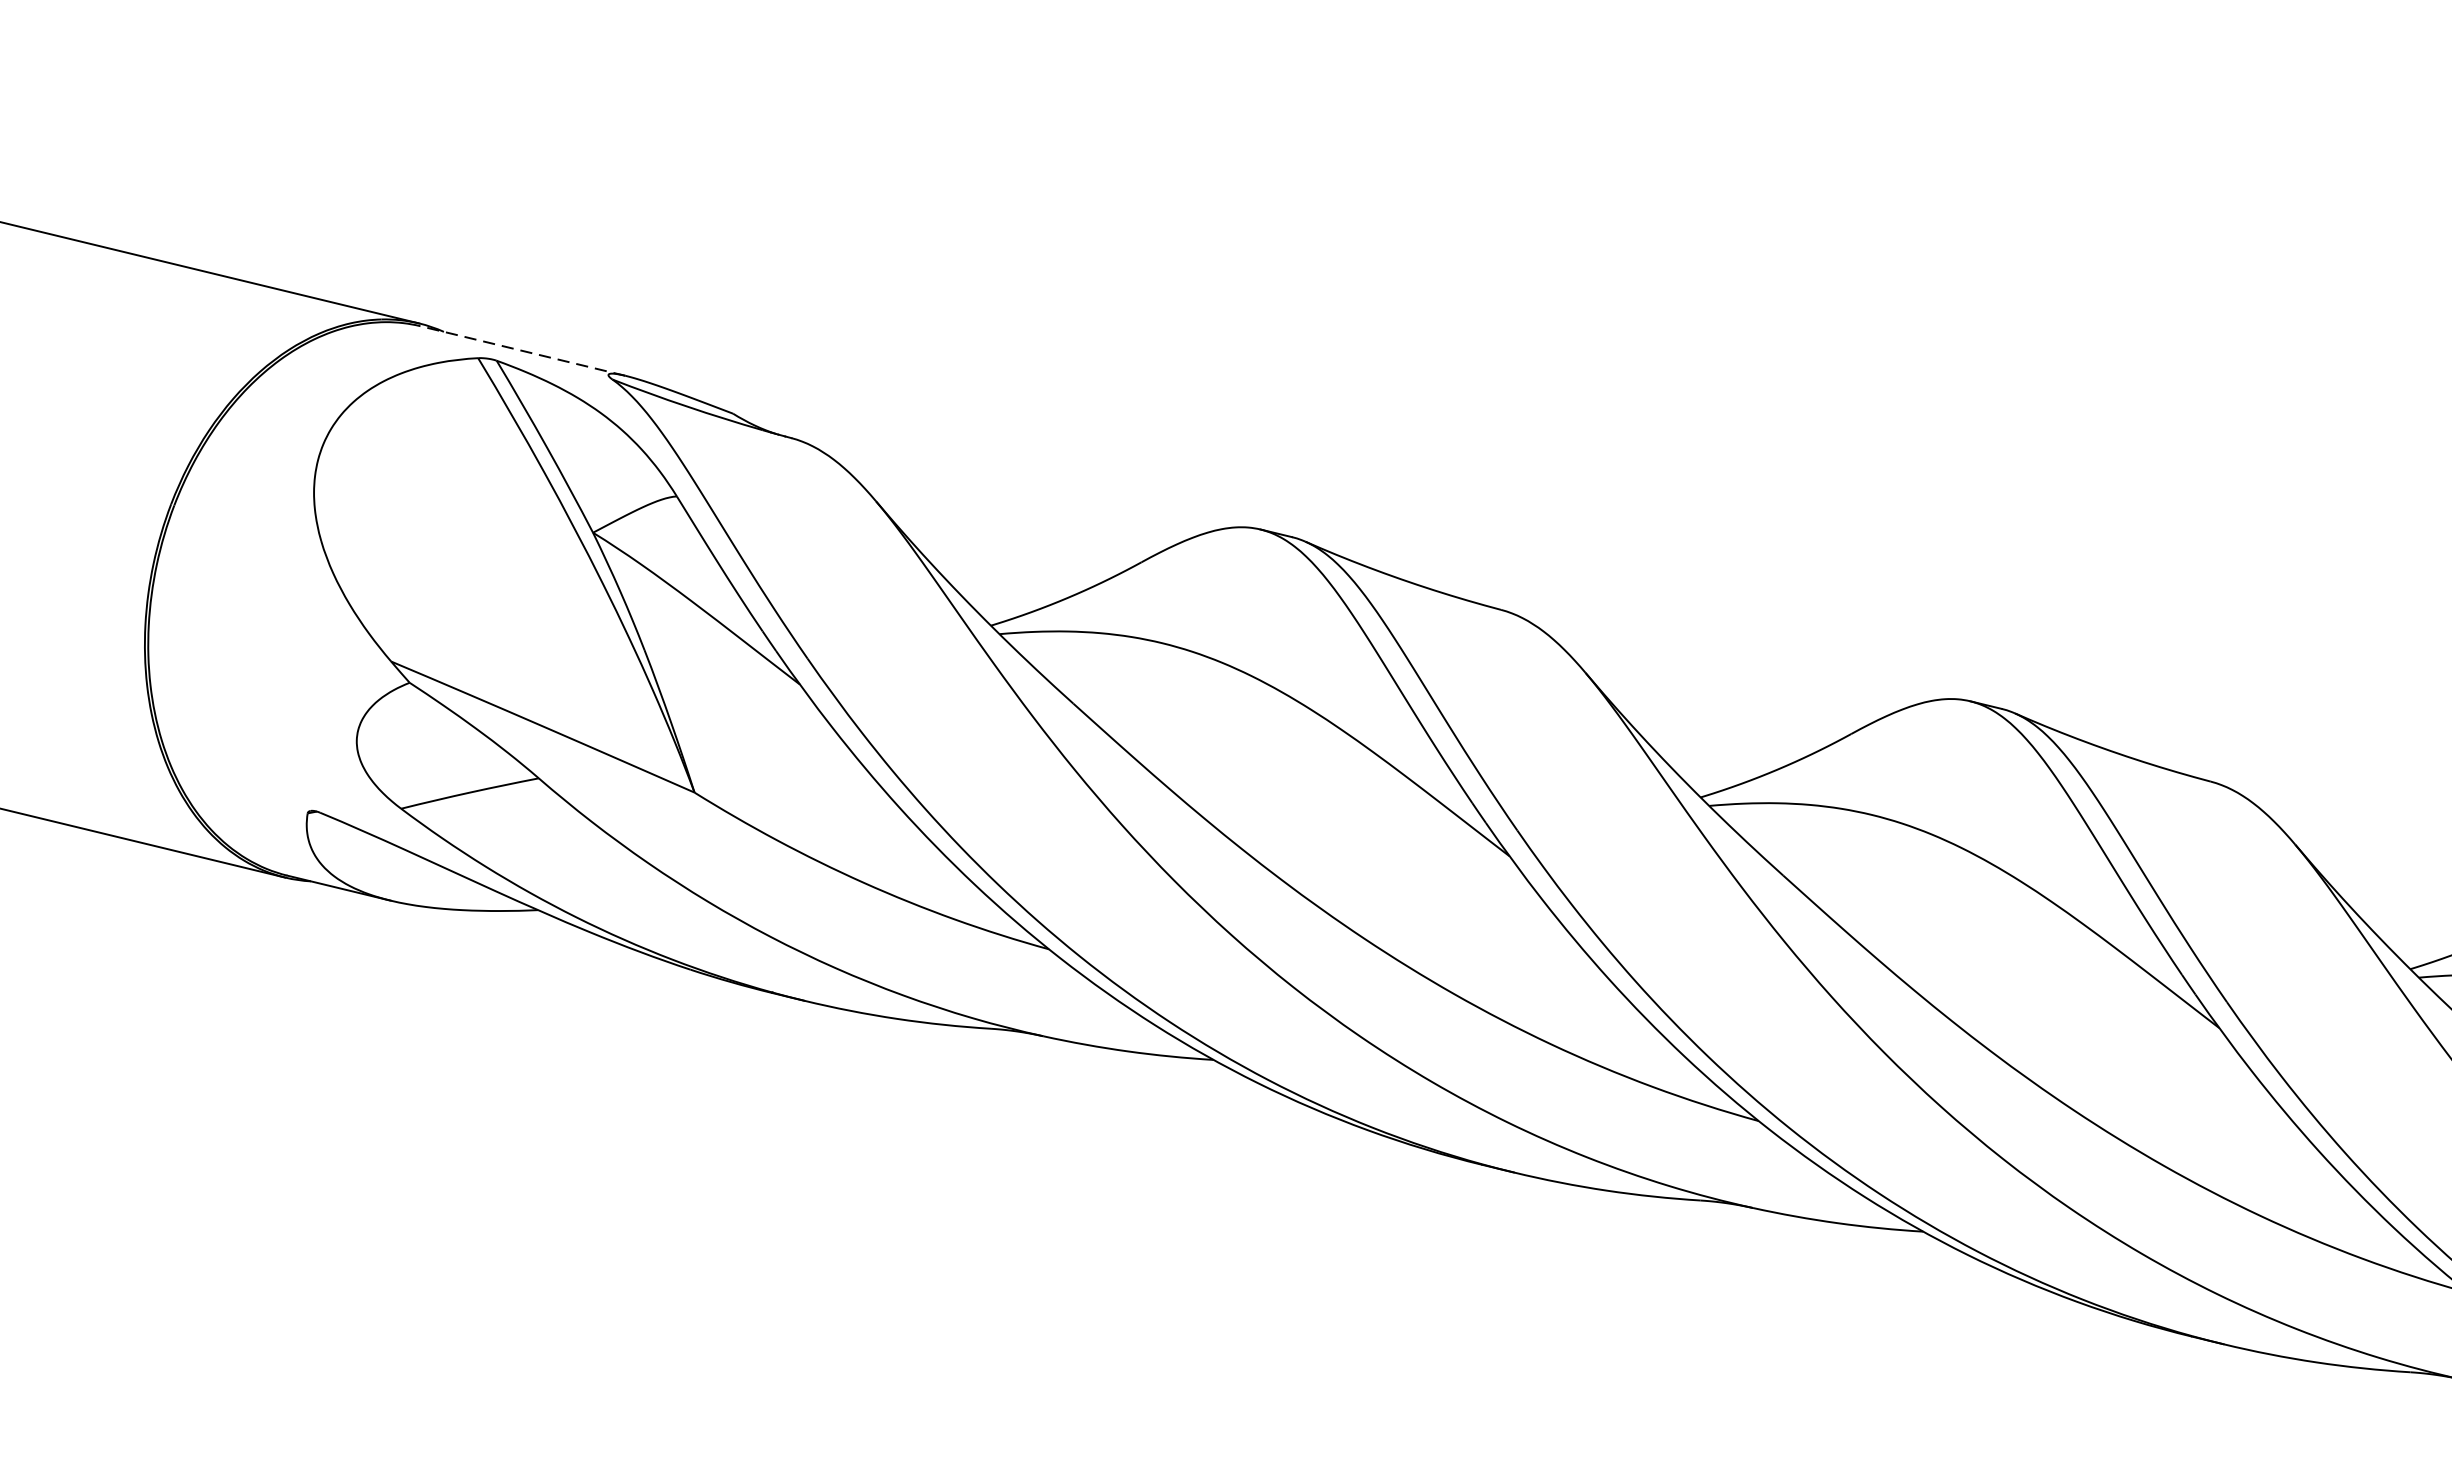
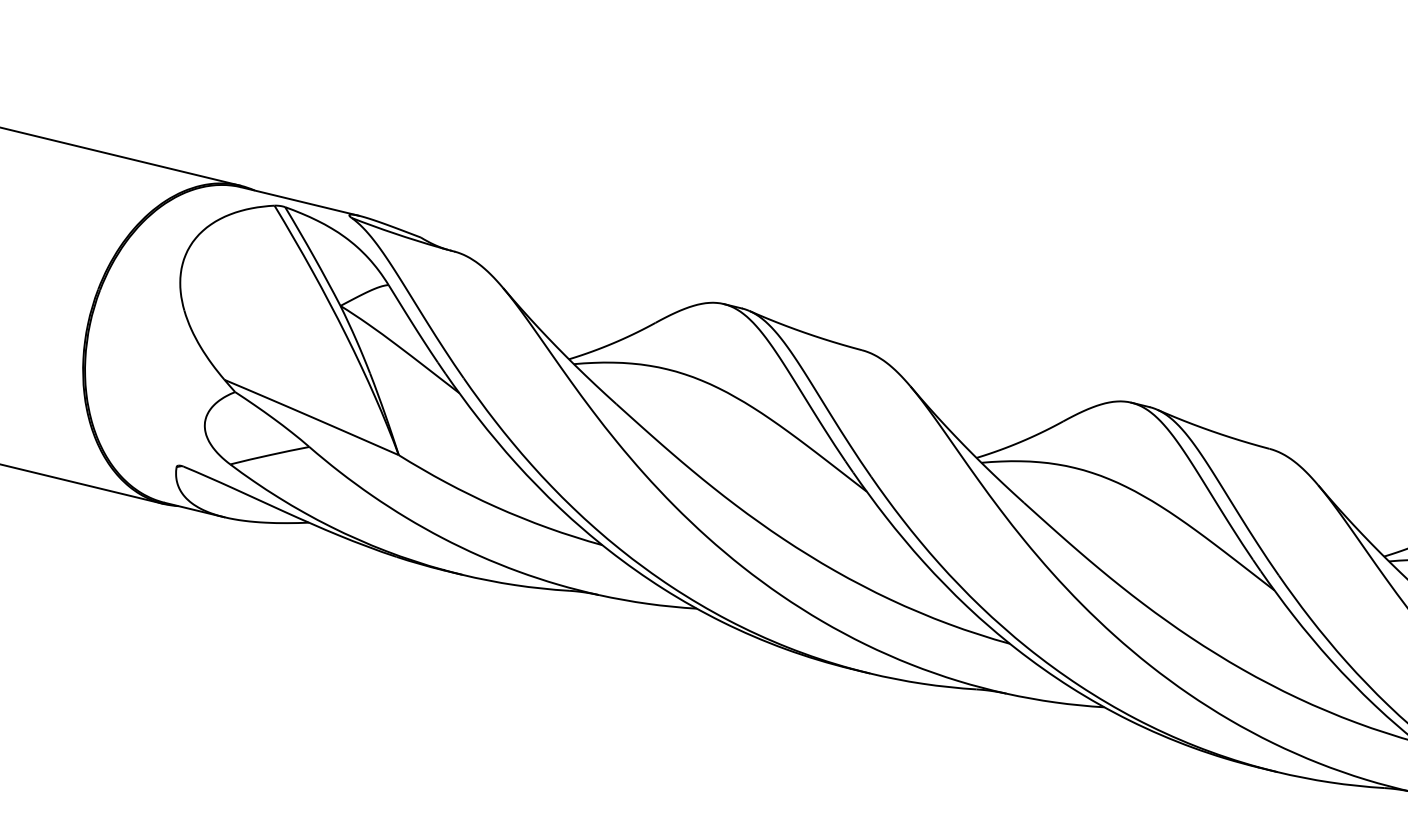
line: (523, 350) -> (300, 201), dashed -> solid

